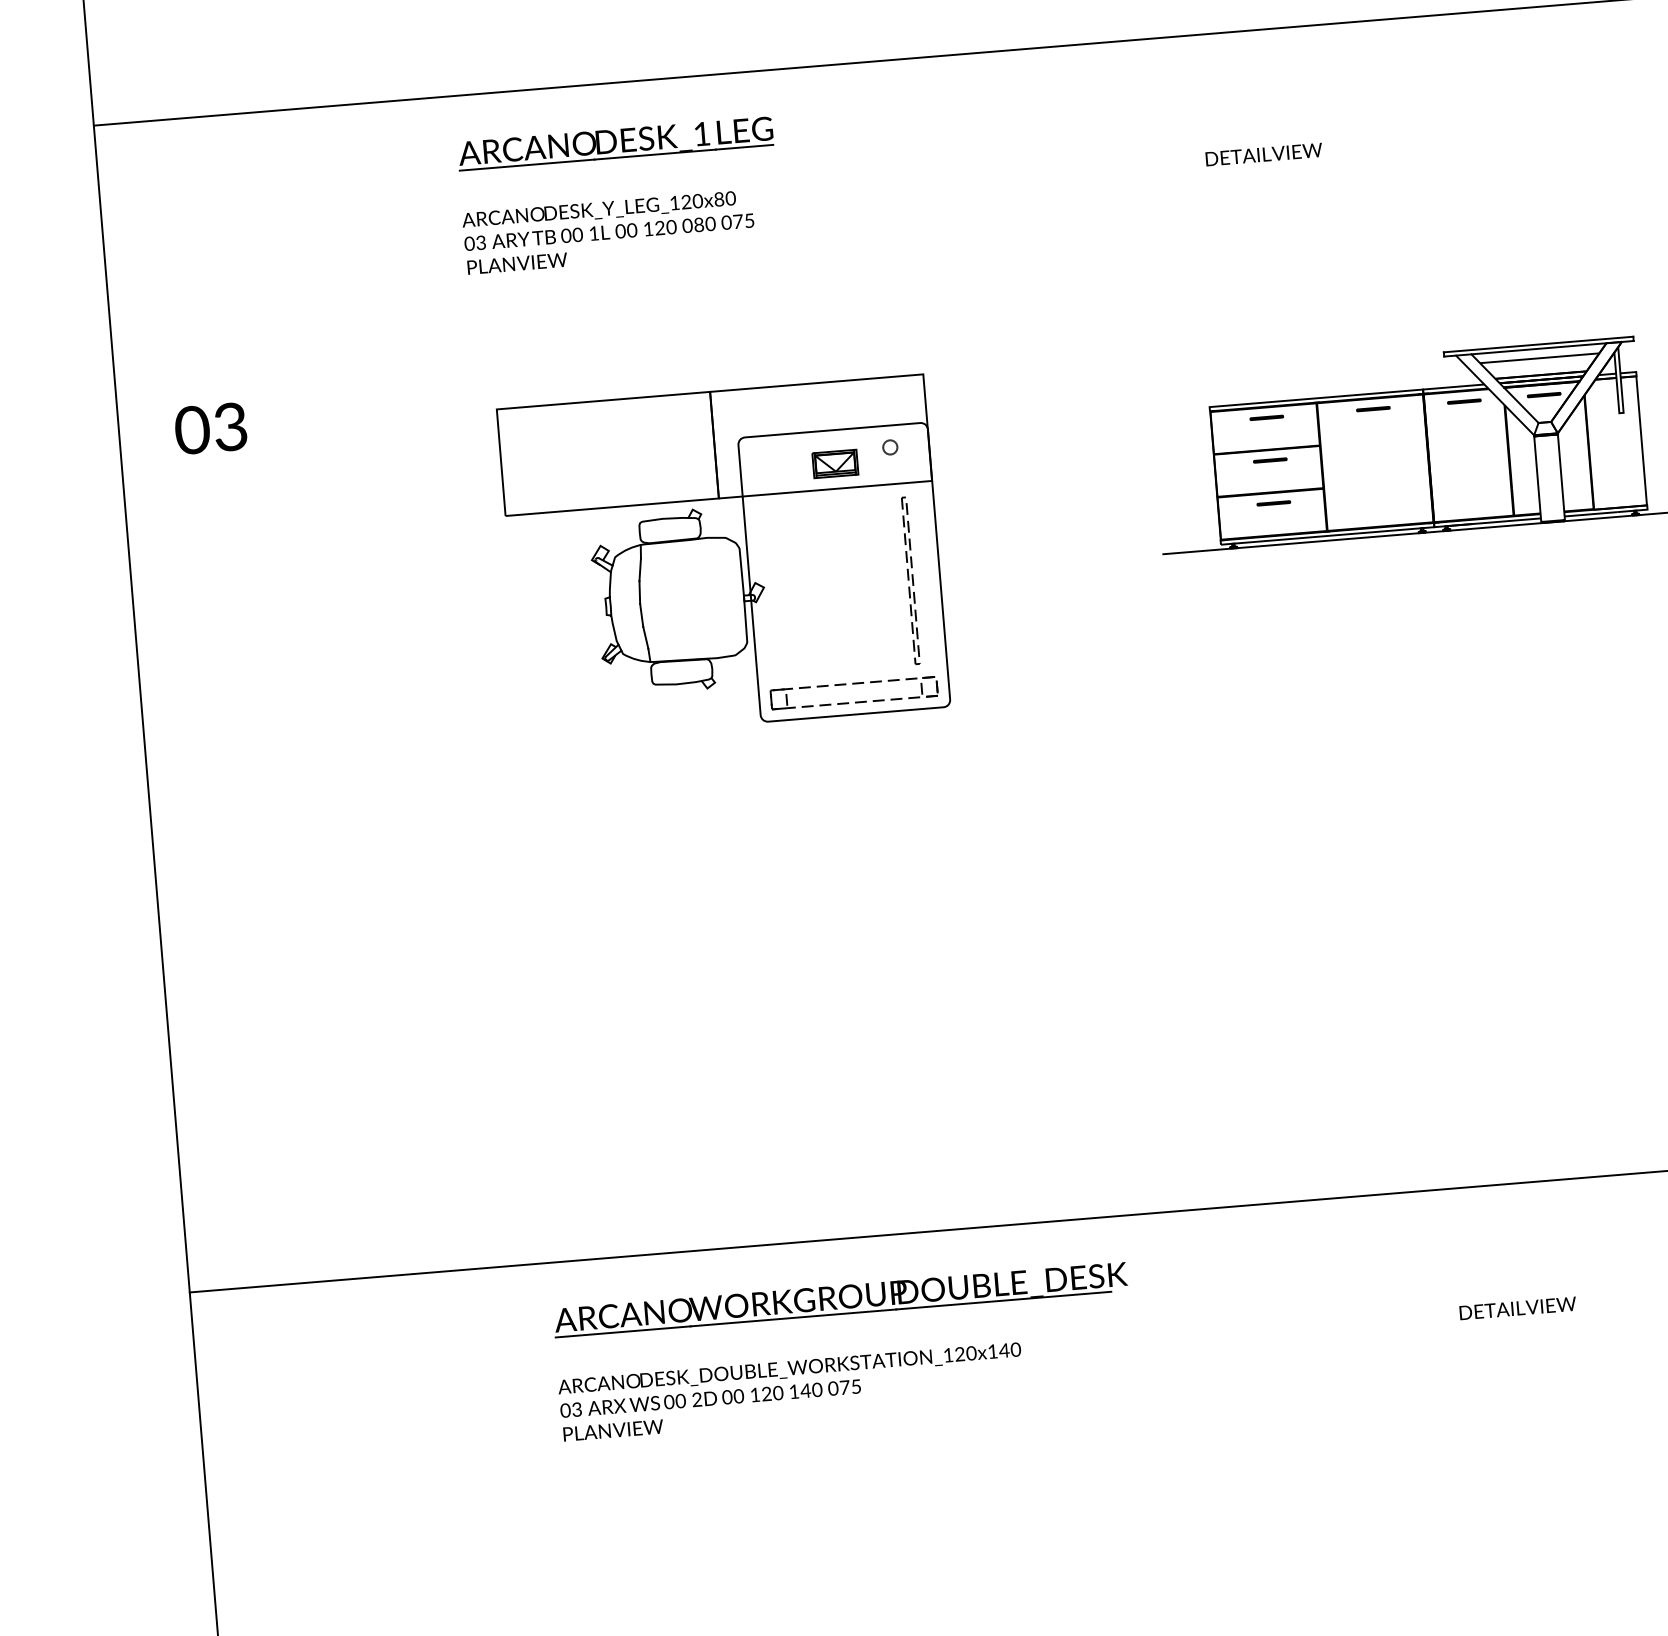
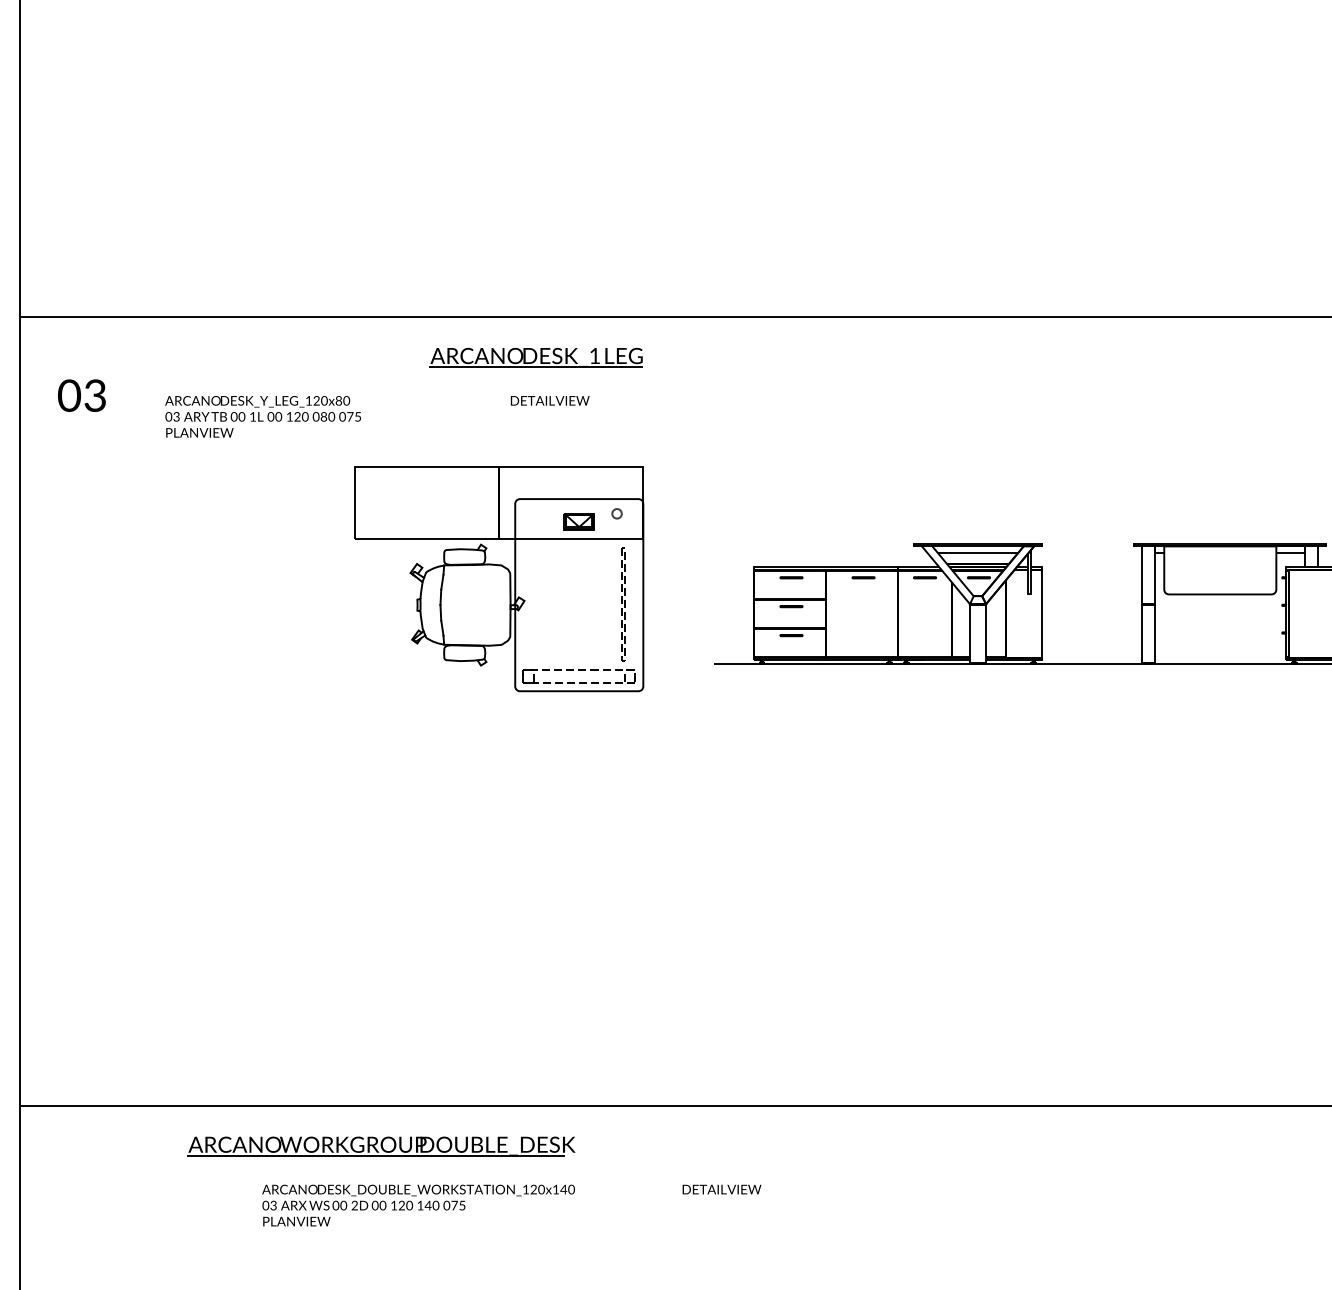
part: (614, 143) -> (535, 357), moved
text: (1263, 154) -> (549, 400), moved
text: (608, 231) -> (262, 416), moved
text: (210, 428) -> (81, 395), moved
part: (724, 558) -> (499, 579), moved
part: (840, 1299) -> (381, 1146), moved
text: (1517, 1308) -> (721, 1189), moved

